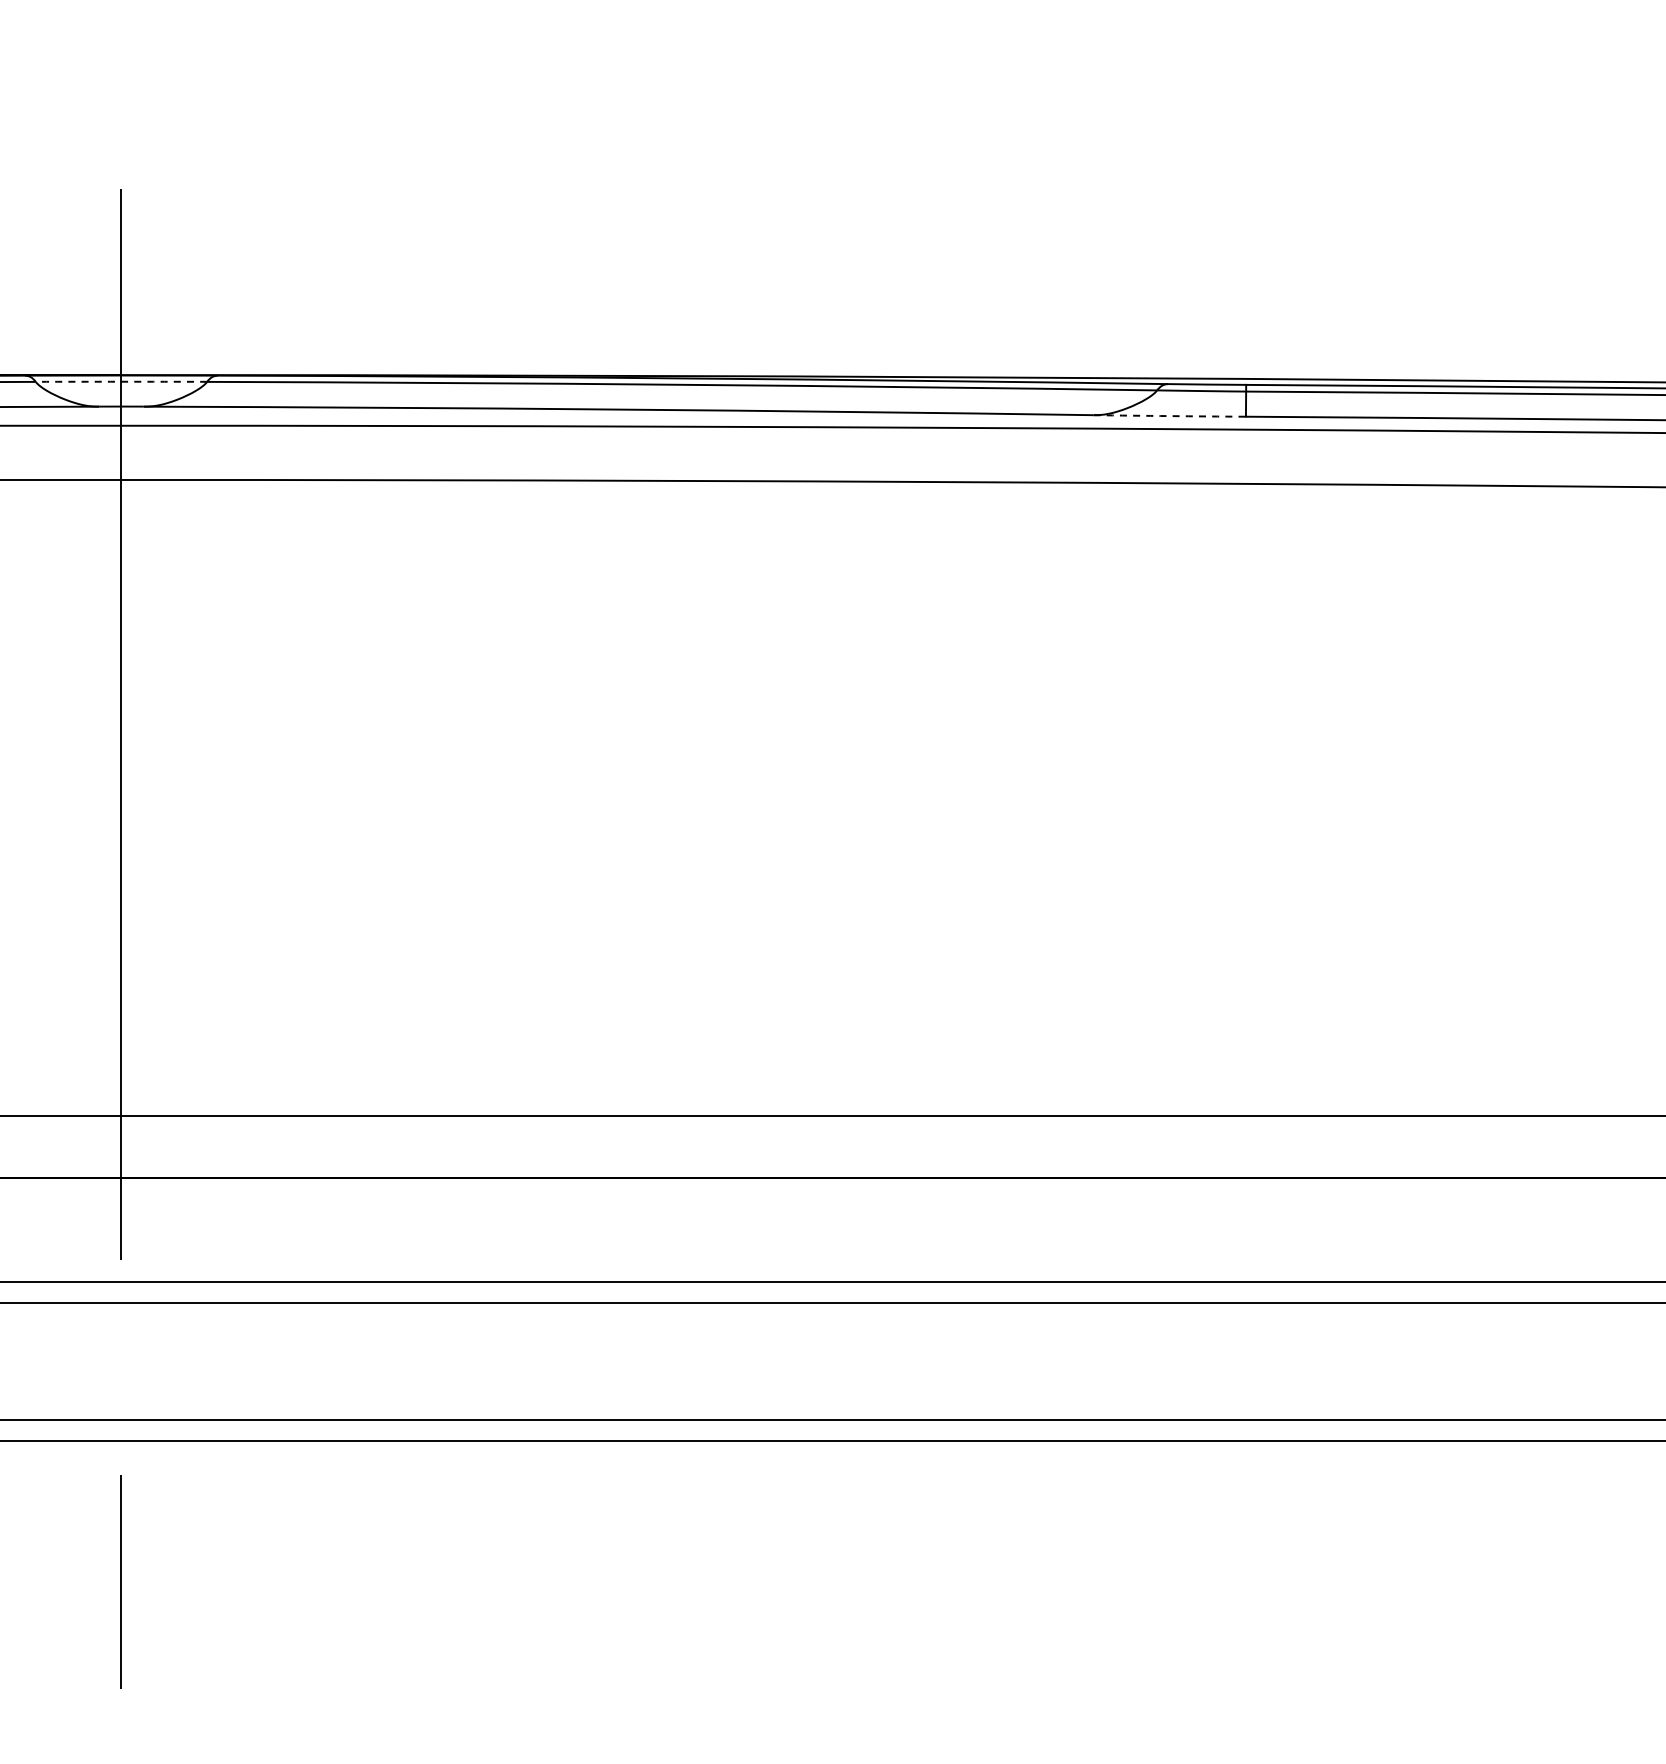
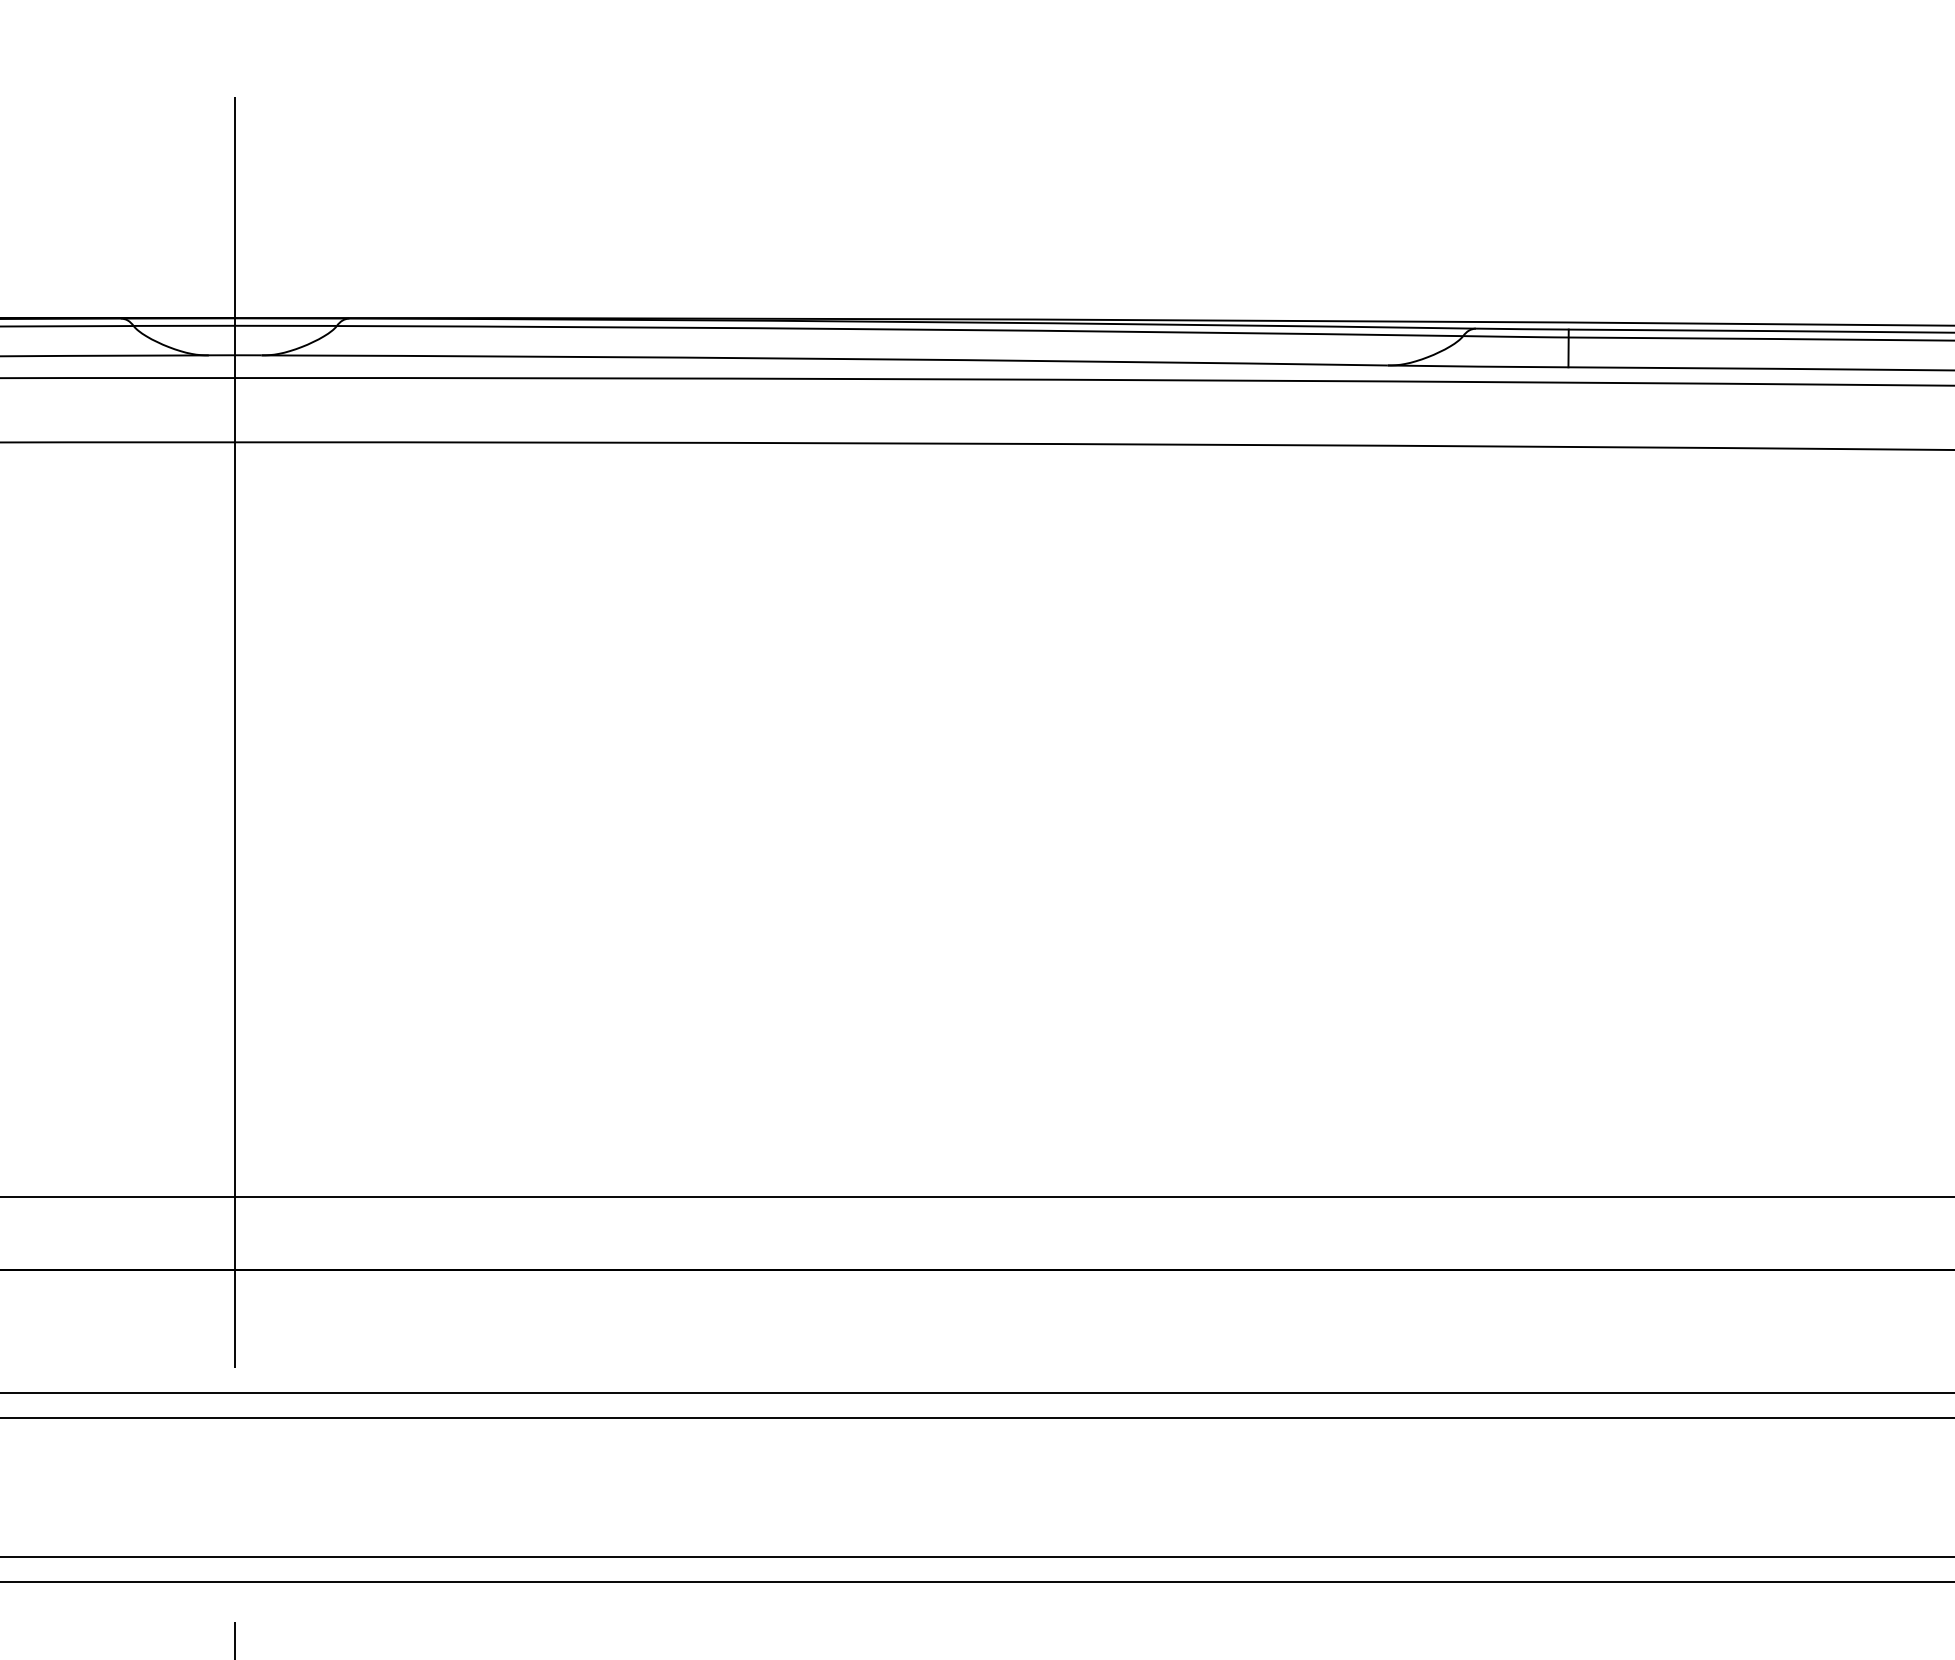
arc: (121, 381) -> (235, 325), dashed -> solid
arc: (1169, 416) -> (1477, 367), dashed -> solid

